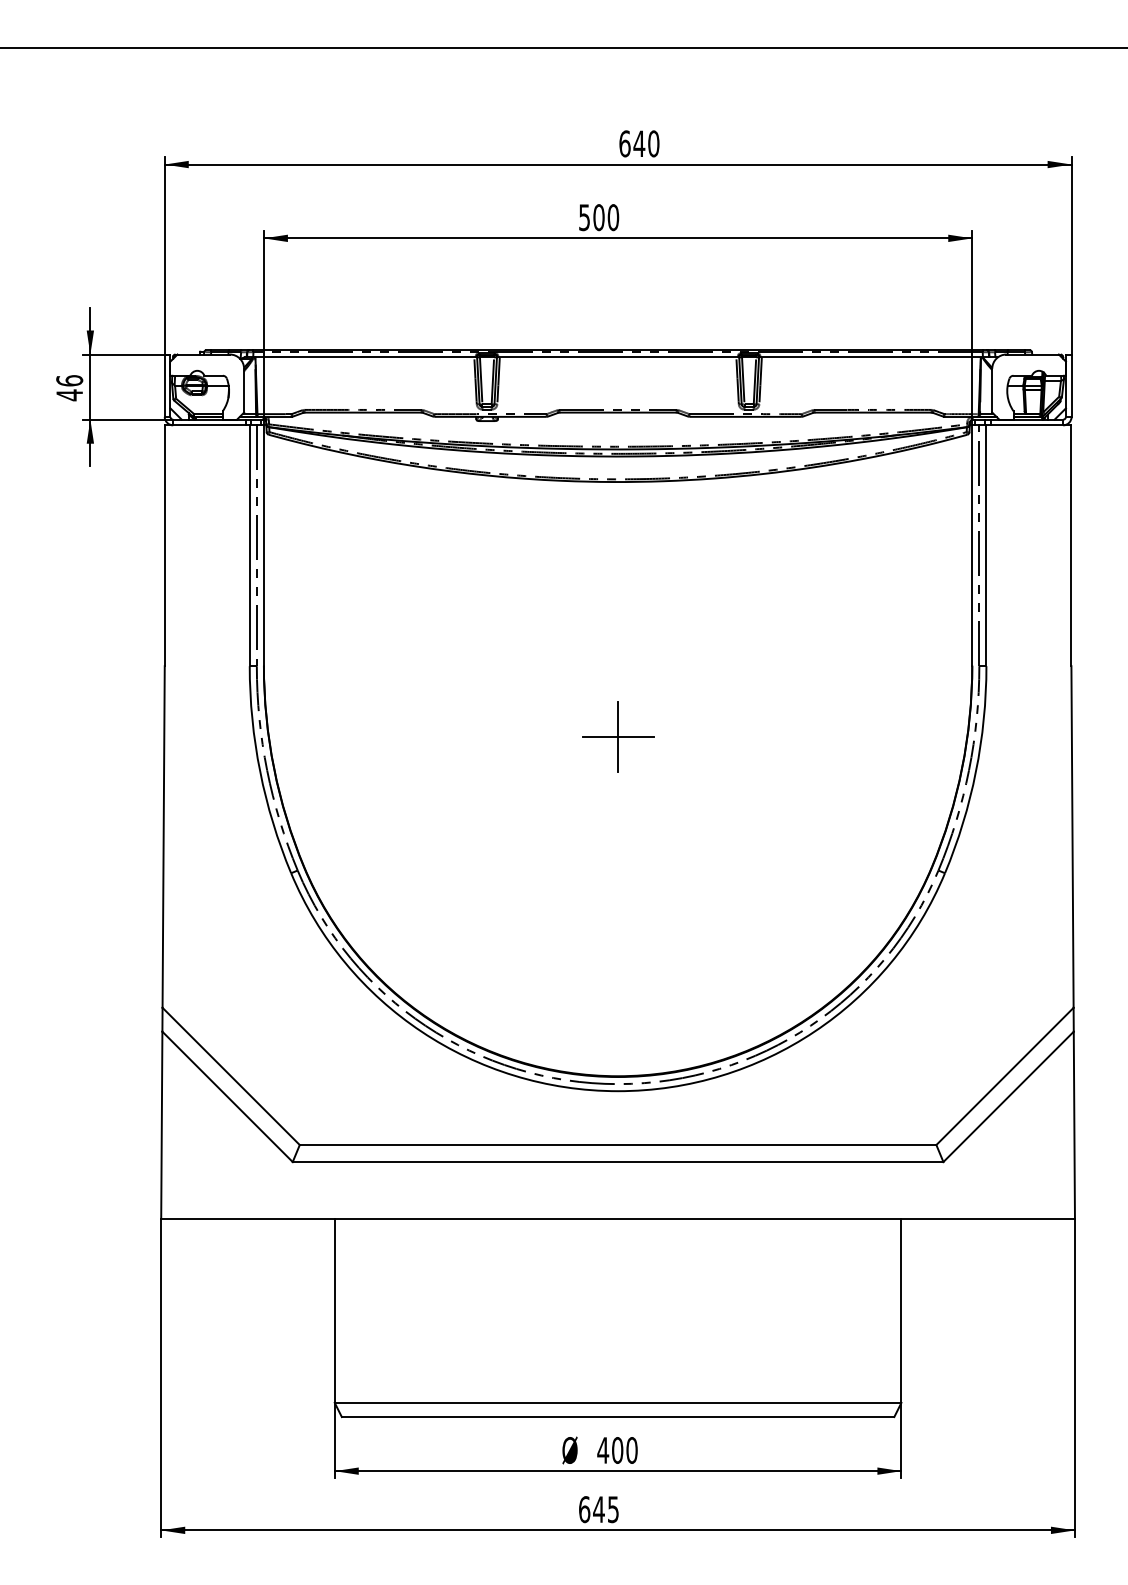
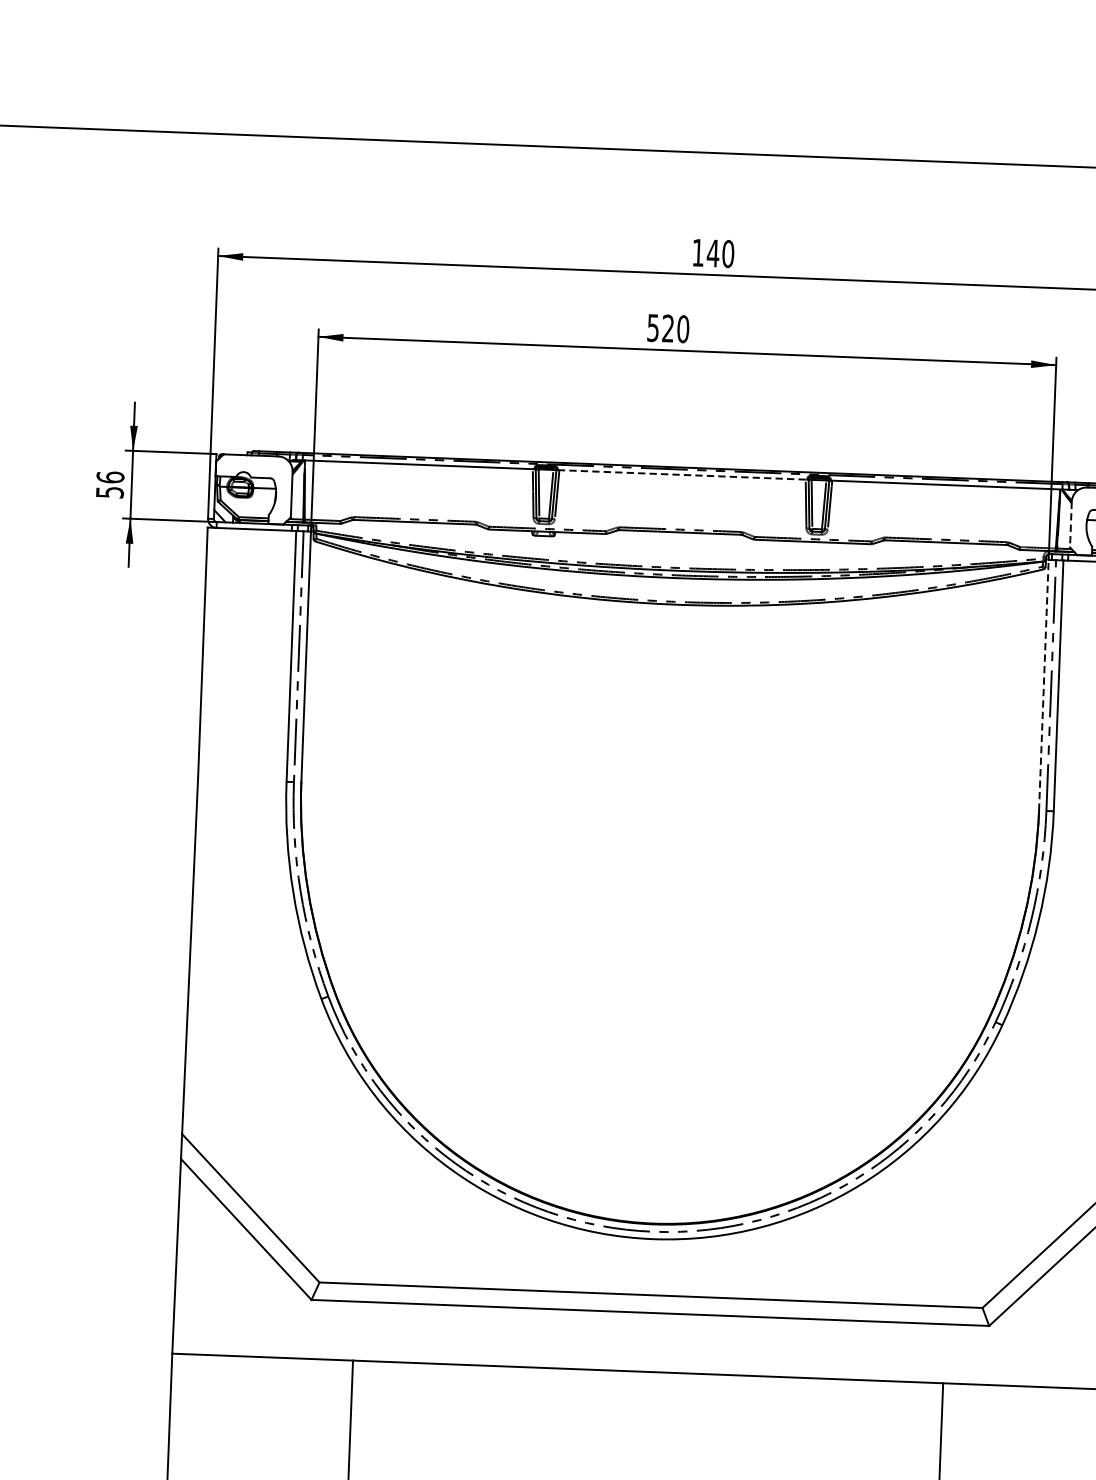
text: (624, 143) -> (697, 252), 640 -> 140
text: (598, 217) -> (667, 328), 500 -> 520
line: (618, 357) -> (682, 475), solid -> dashed
line: (992, 390) -> (1071, 524), solid -> dashed
text: (69, 395) -> (109, 492), 46 -> 56
line: (972, 545) -> (1044, 685), solid -> dashed
part: (618, 736) -> (667, 869), removed

